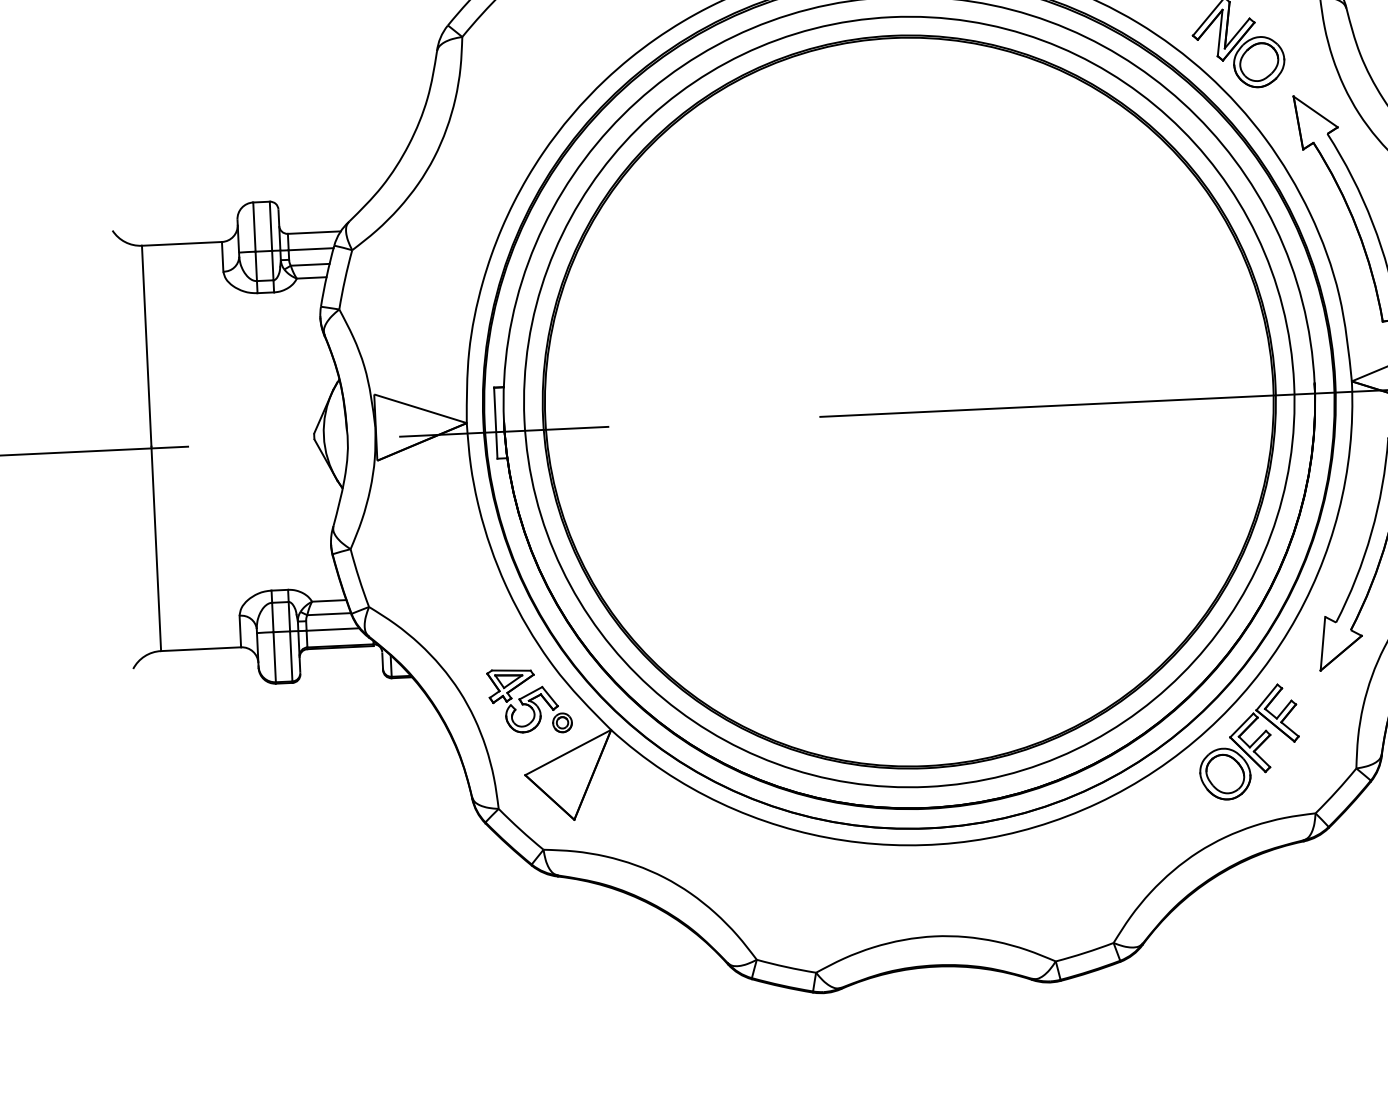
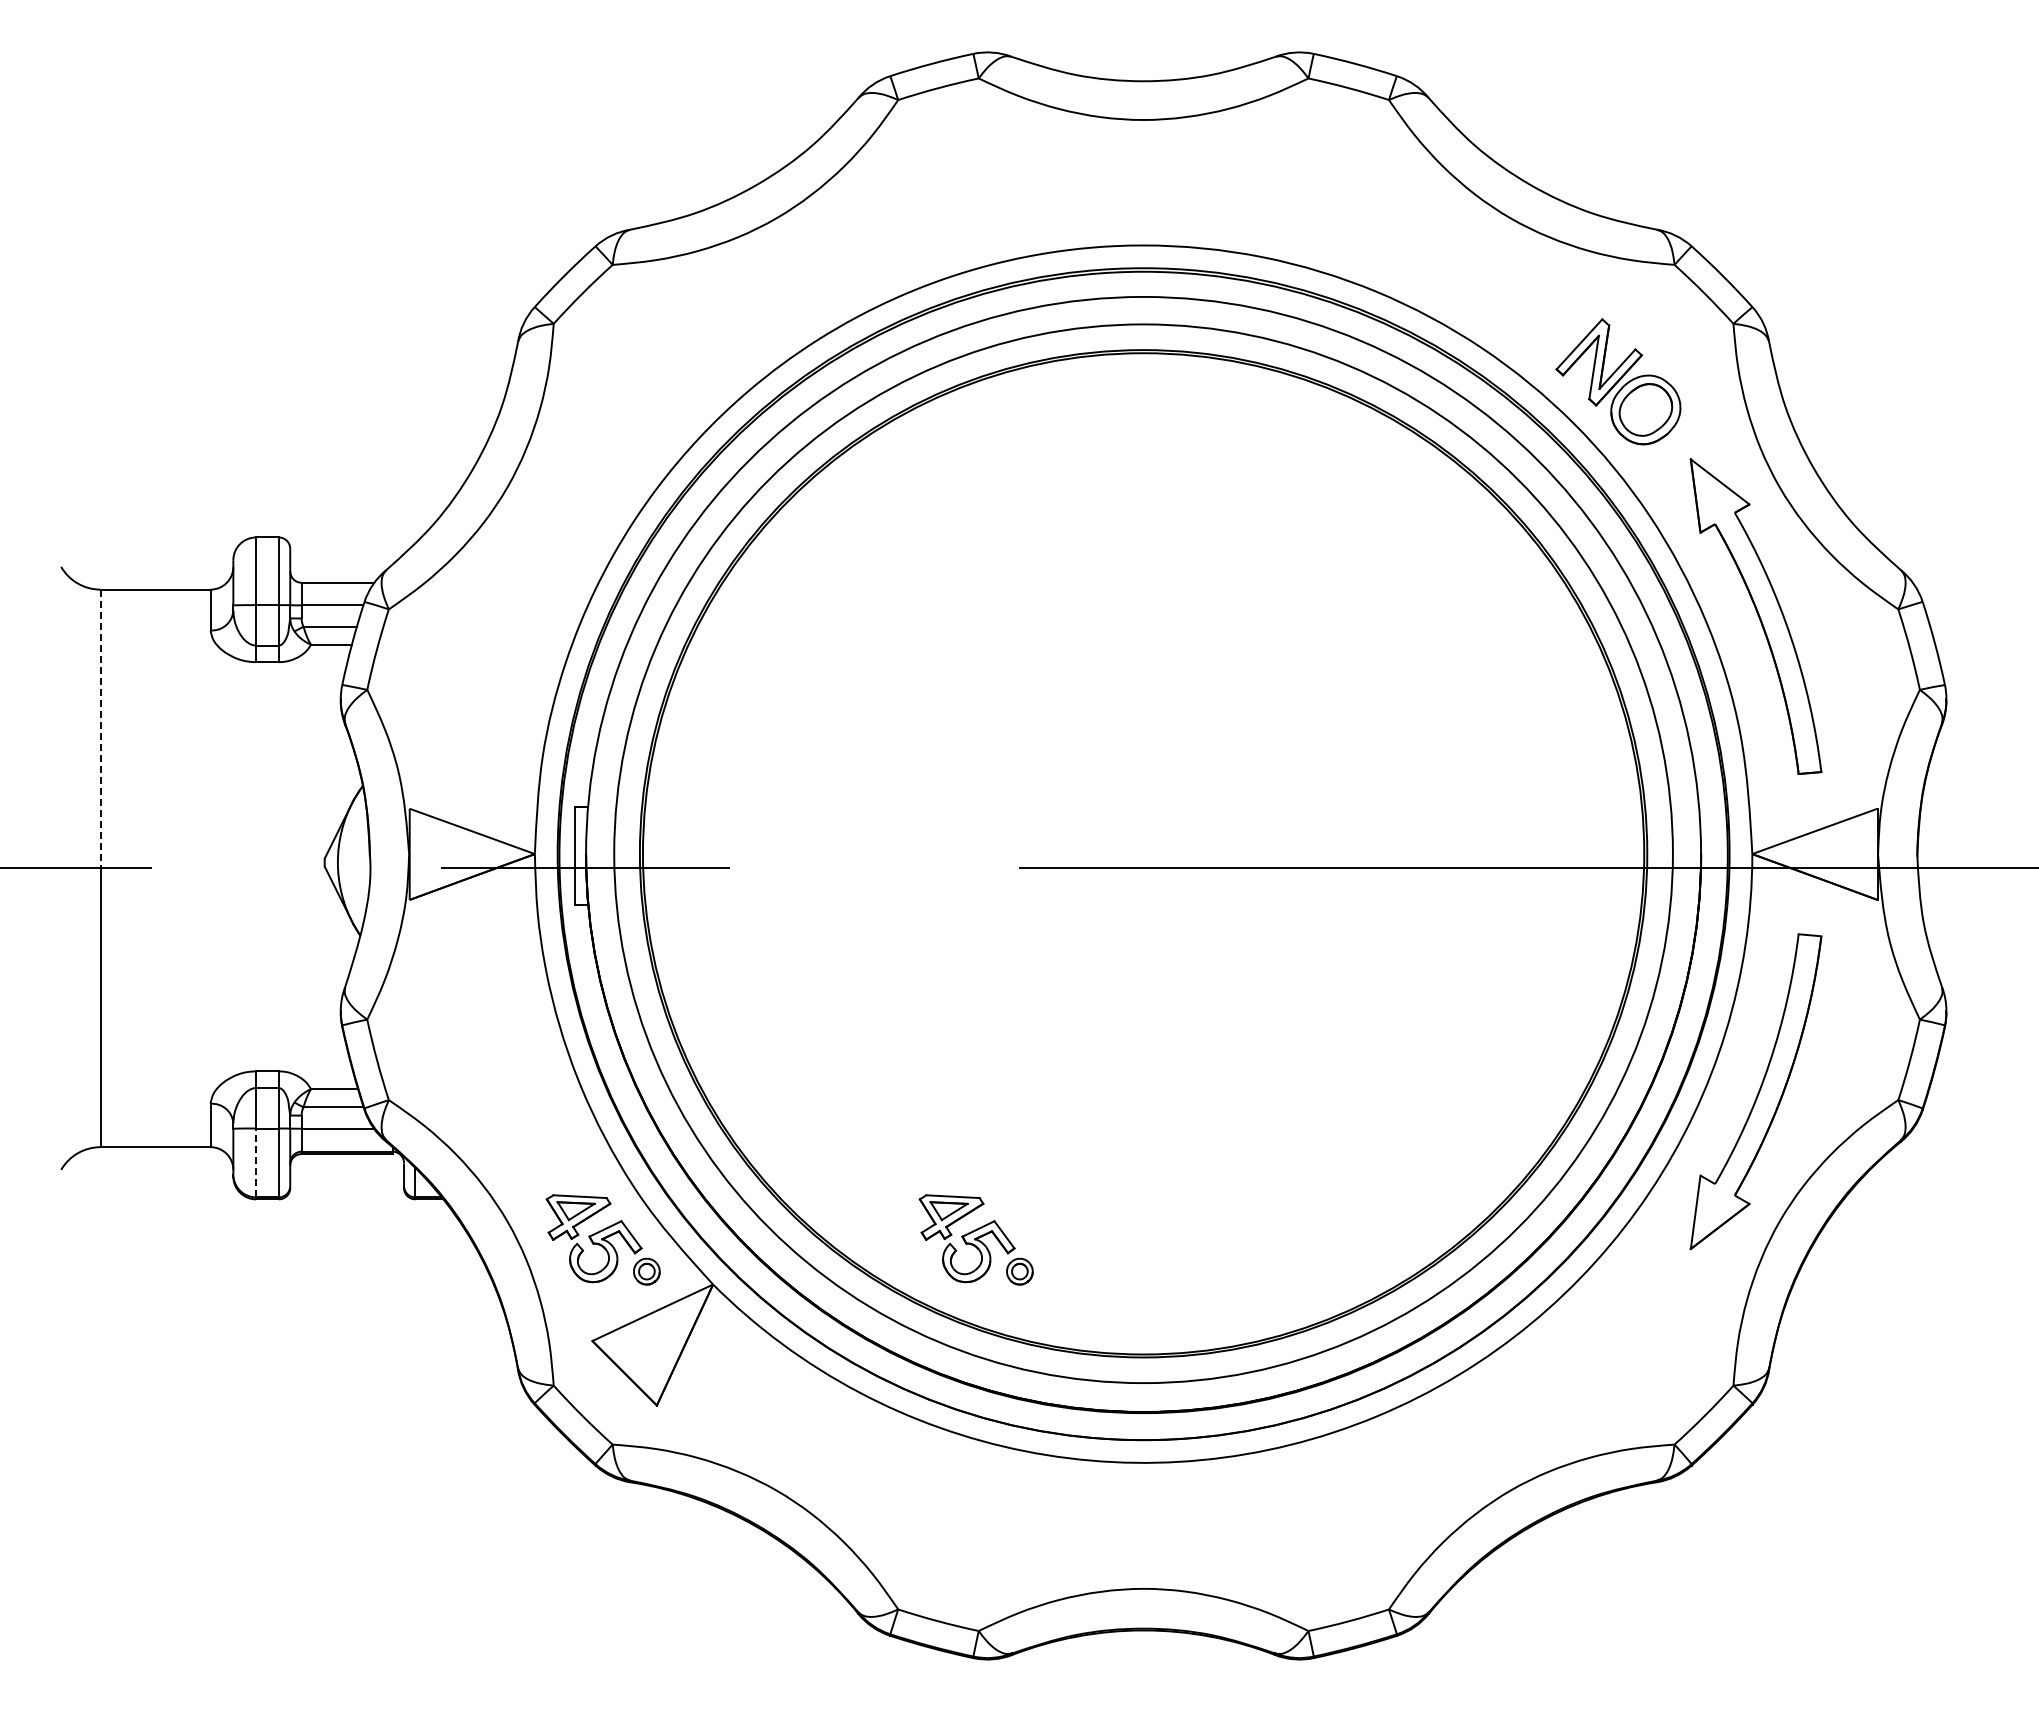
line: (146, 346) -> (100, 728), solid -> dashed
line: (274, 656) -> (256, 1162), solid -> dashed
part: (800, 688) -> (975, 1239), added
part: (1248, 742) -> (1587, 1342), removed

